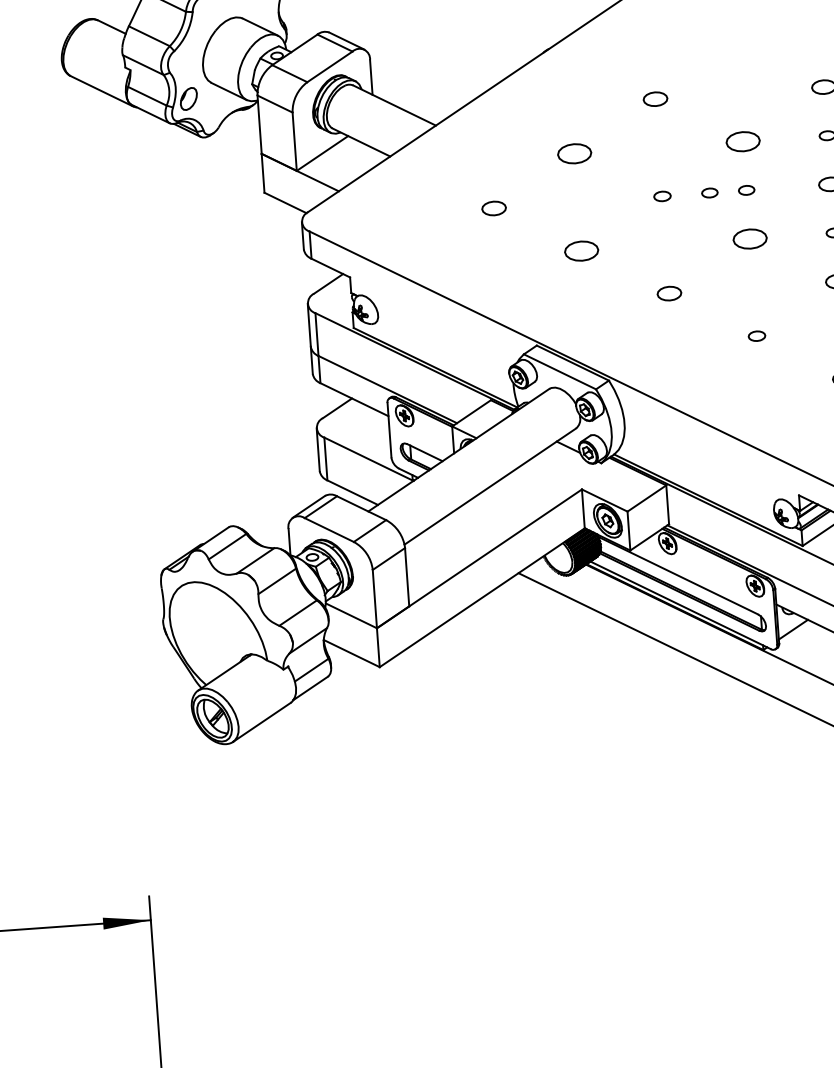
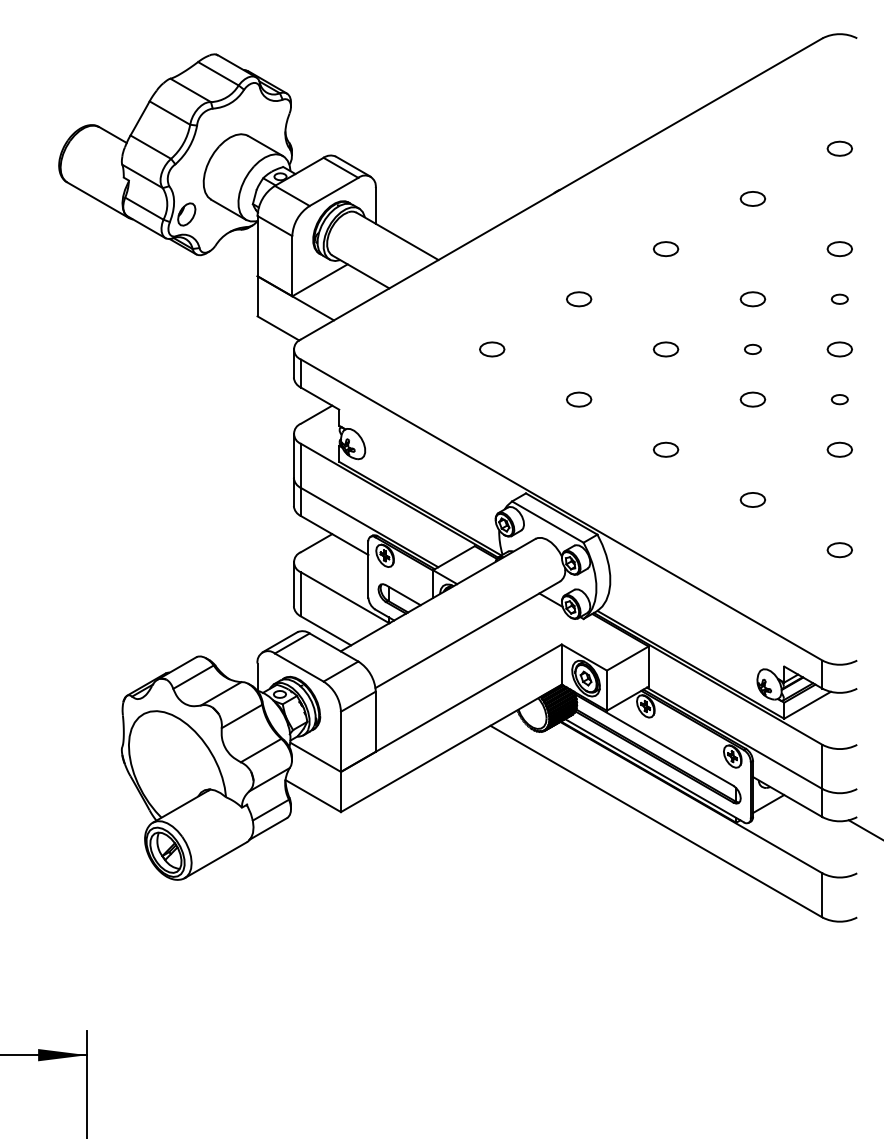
part: (735, 44) -> (752, 198), added
part: (742, 142) -> (752, 299), size x0.71
part: (575, 154) -> (579, 299), size x0.71
part: (709, 192) -> (714, 348), removed
part: (661, 196) -> (665, 349), size x1.43
part: (749, 238) -> (752, 399), size x0.71
part: (582, 250) -> (579, 399), size x0.71
part: (756, 335) -> (752, 499), size x1.43

